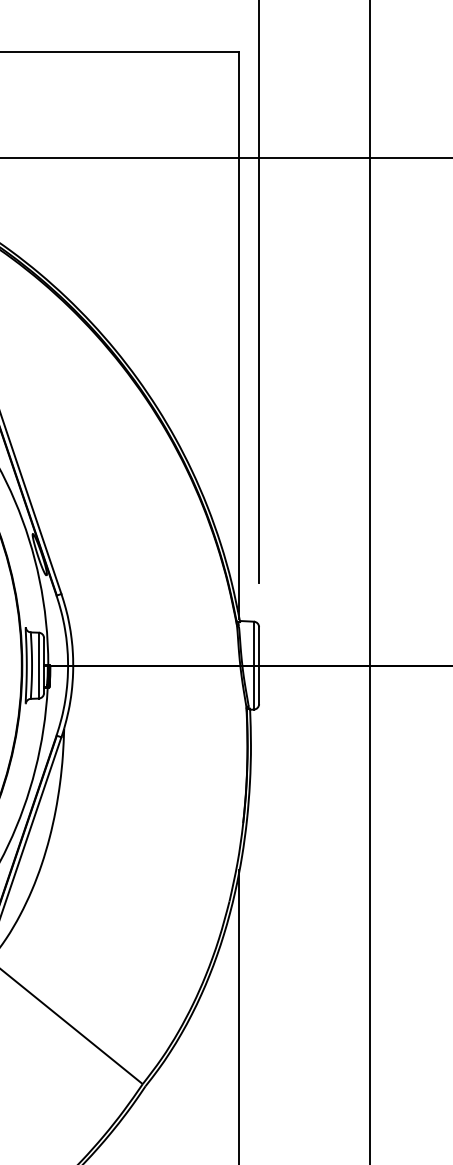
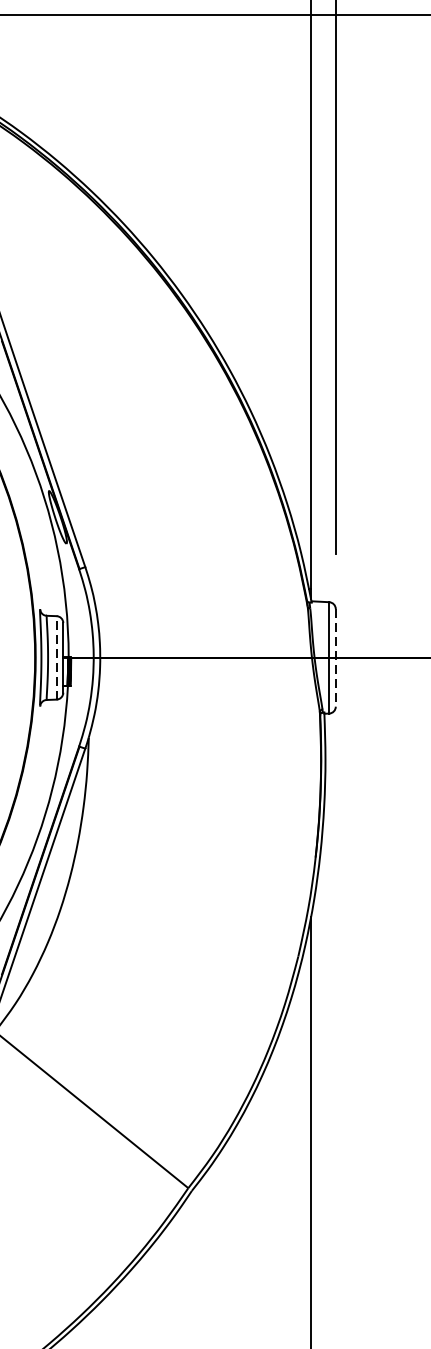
line: (38, 665) -> (56, 657), solid -> dashed
line: (259, 666) -> (336, 658), solid -> dashed

